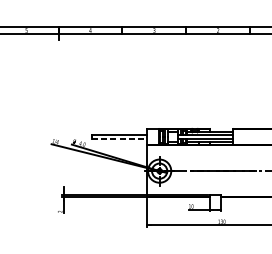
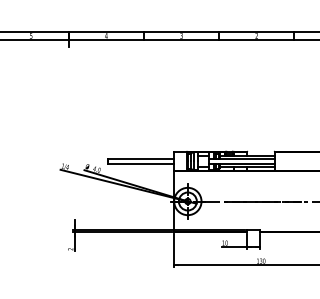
line: (119, 138) -> (140, 163), dashed -> solid

